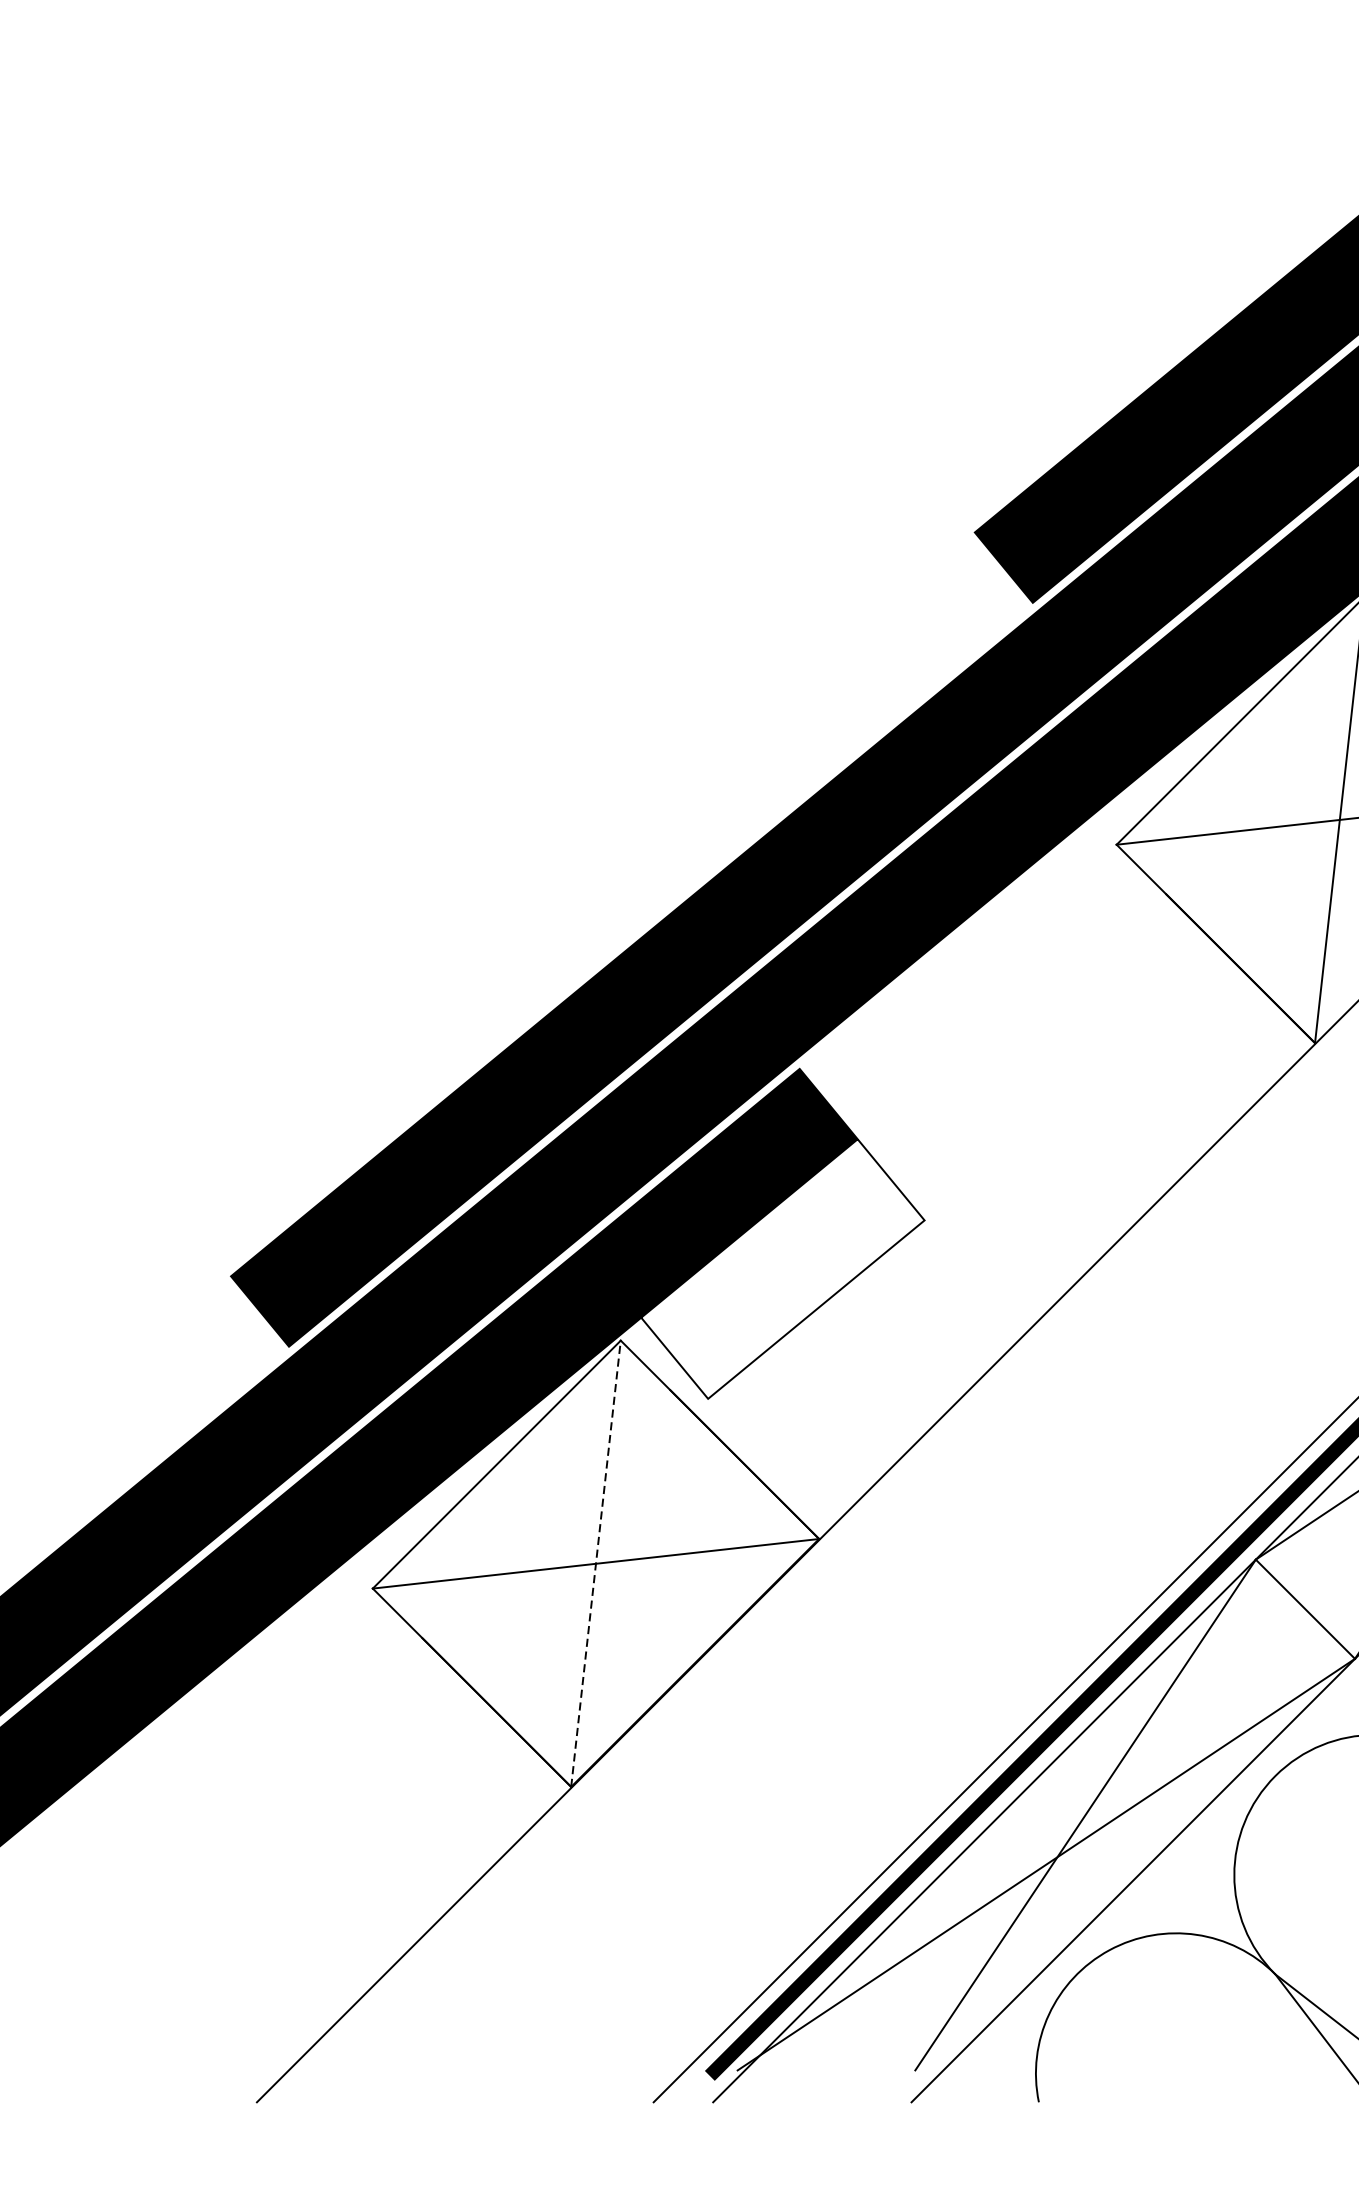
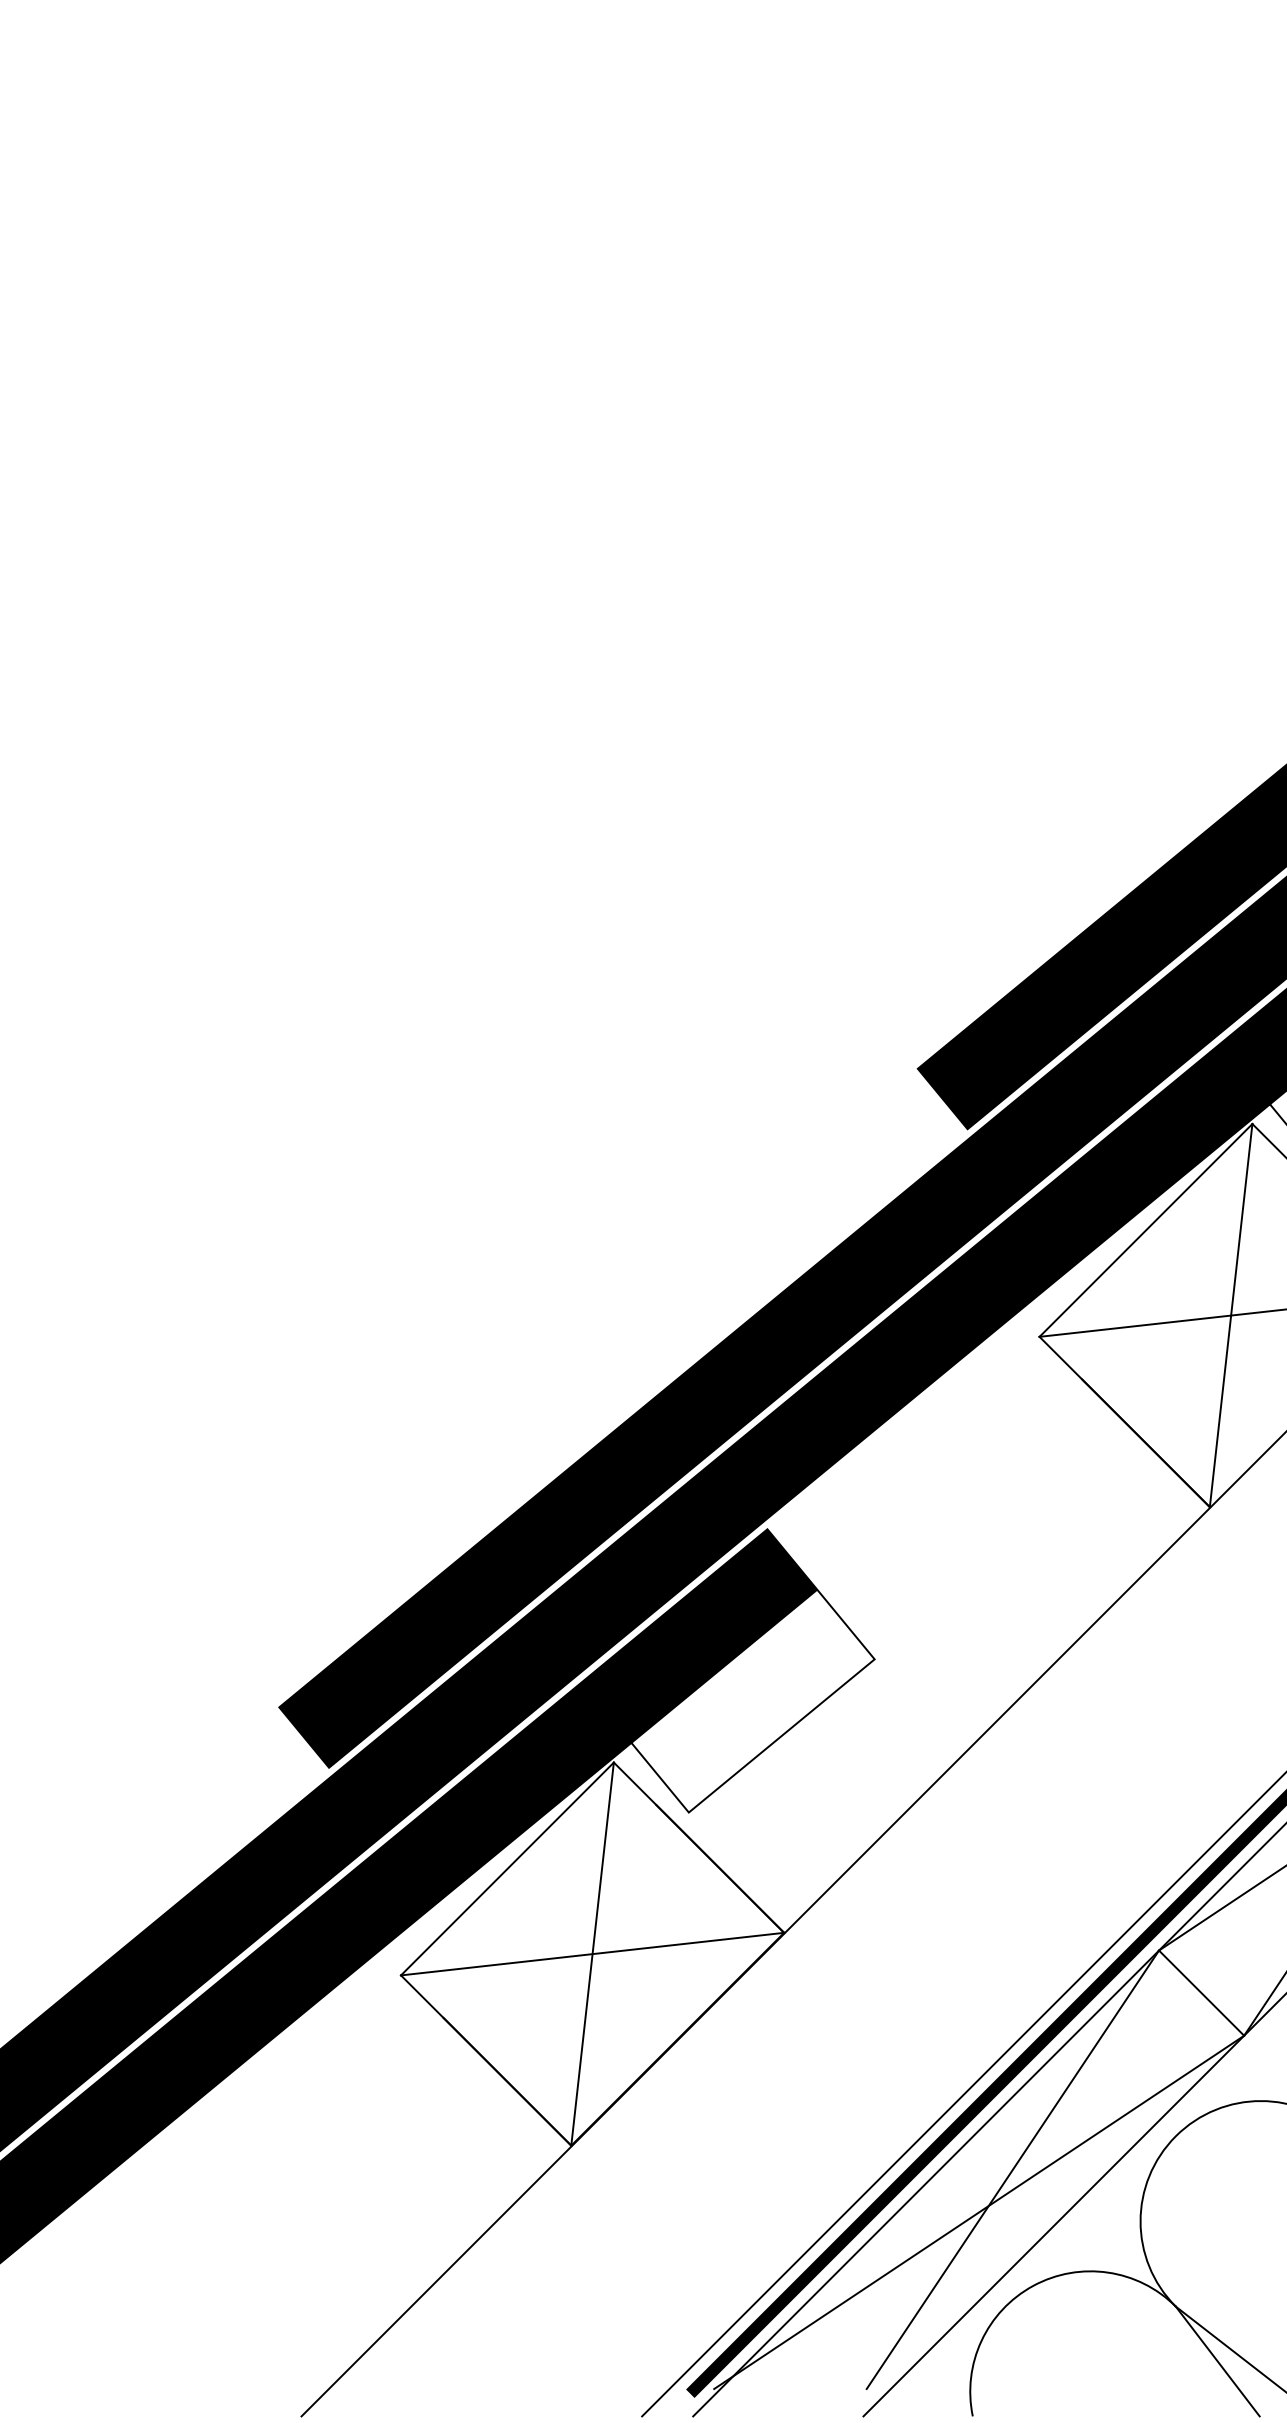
line: (595, 1564) -> (592, 1954), dashed -> solid

